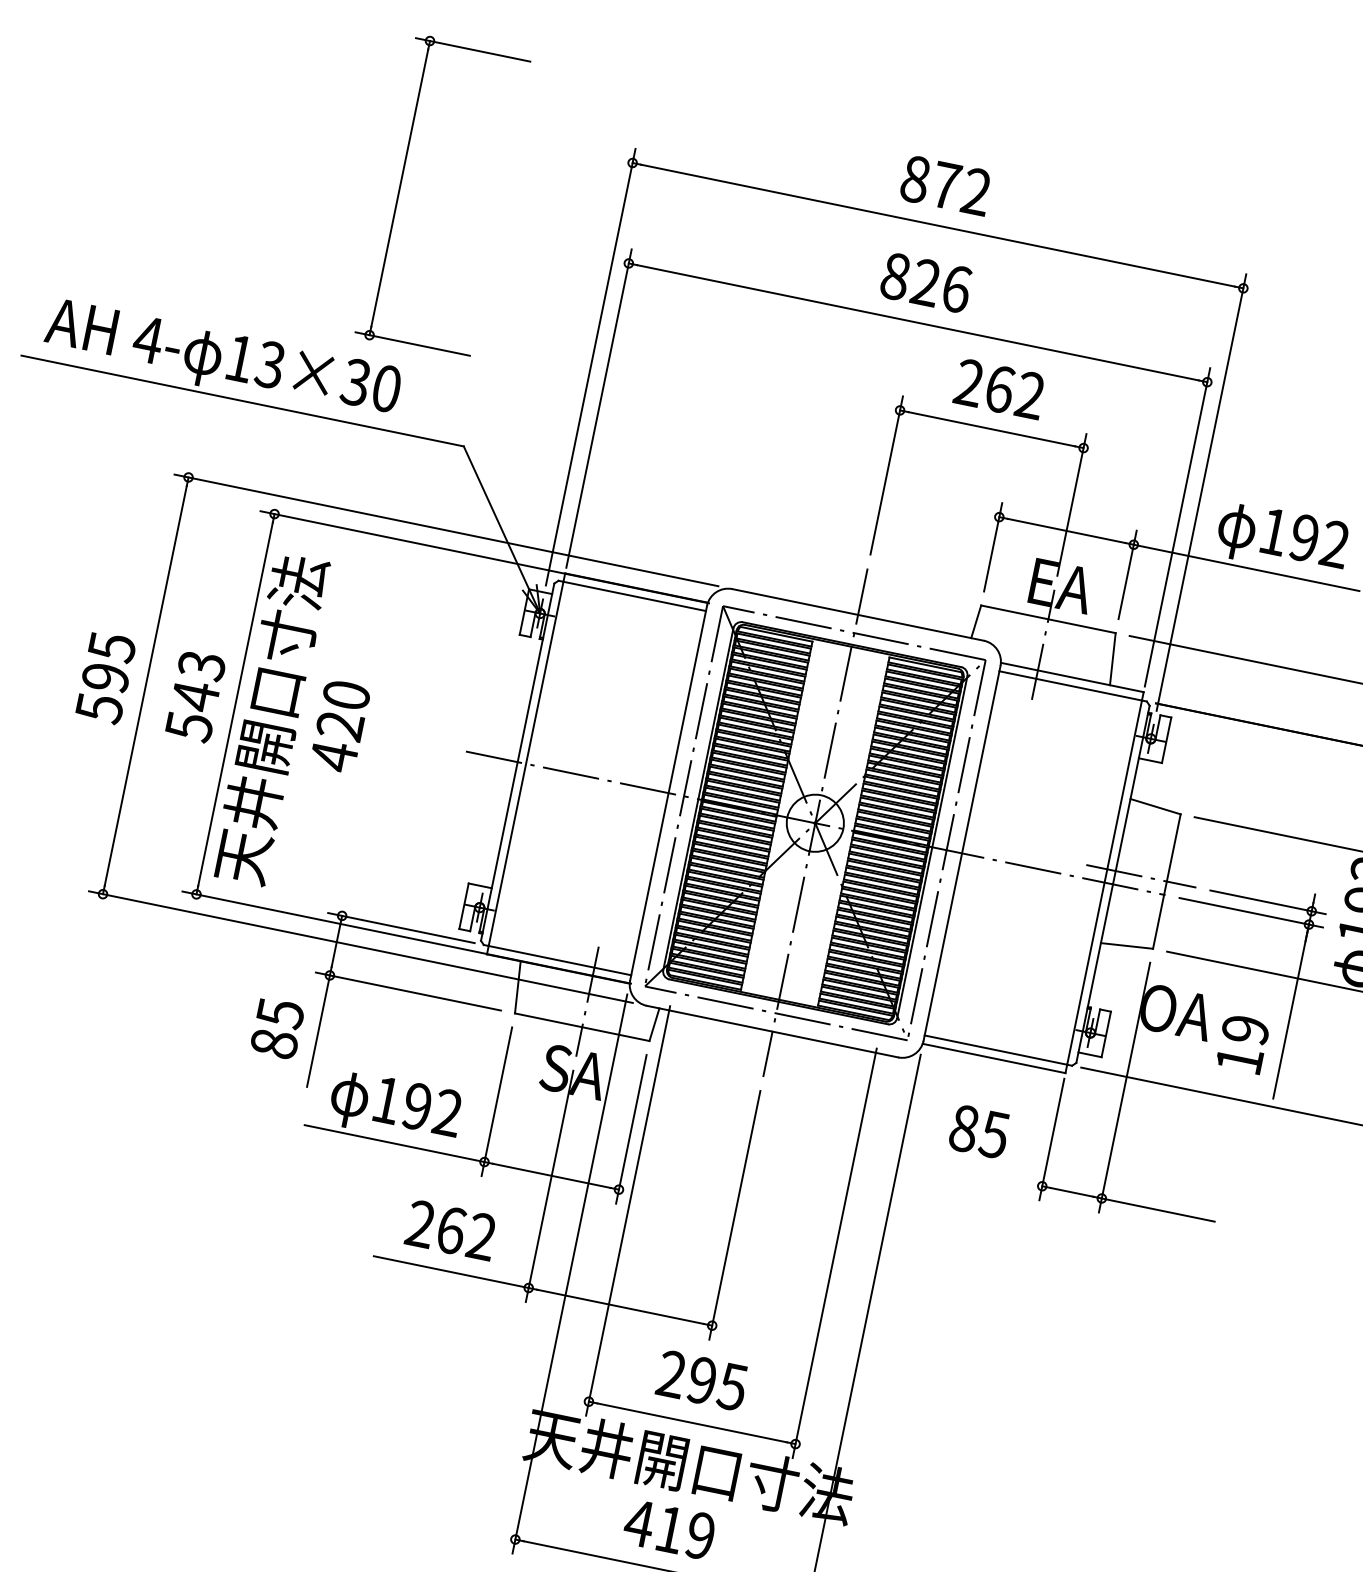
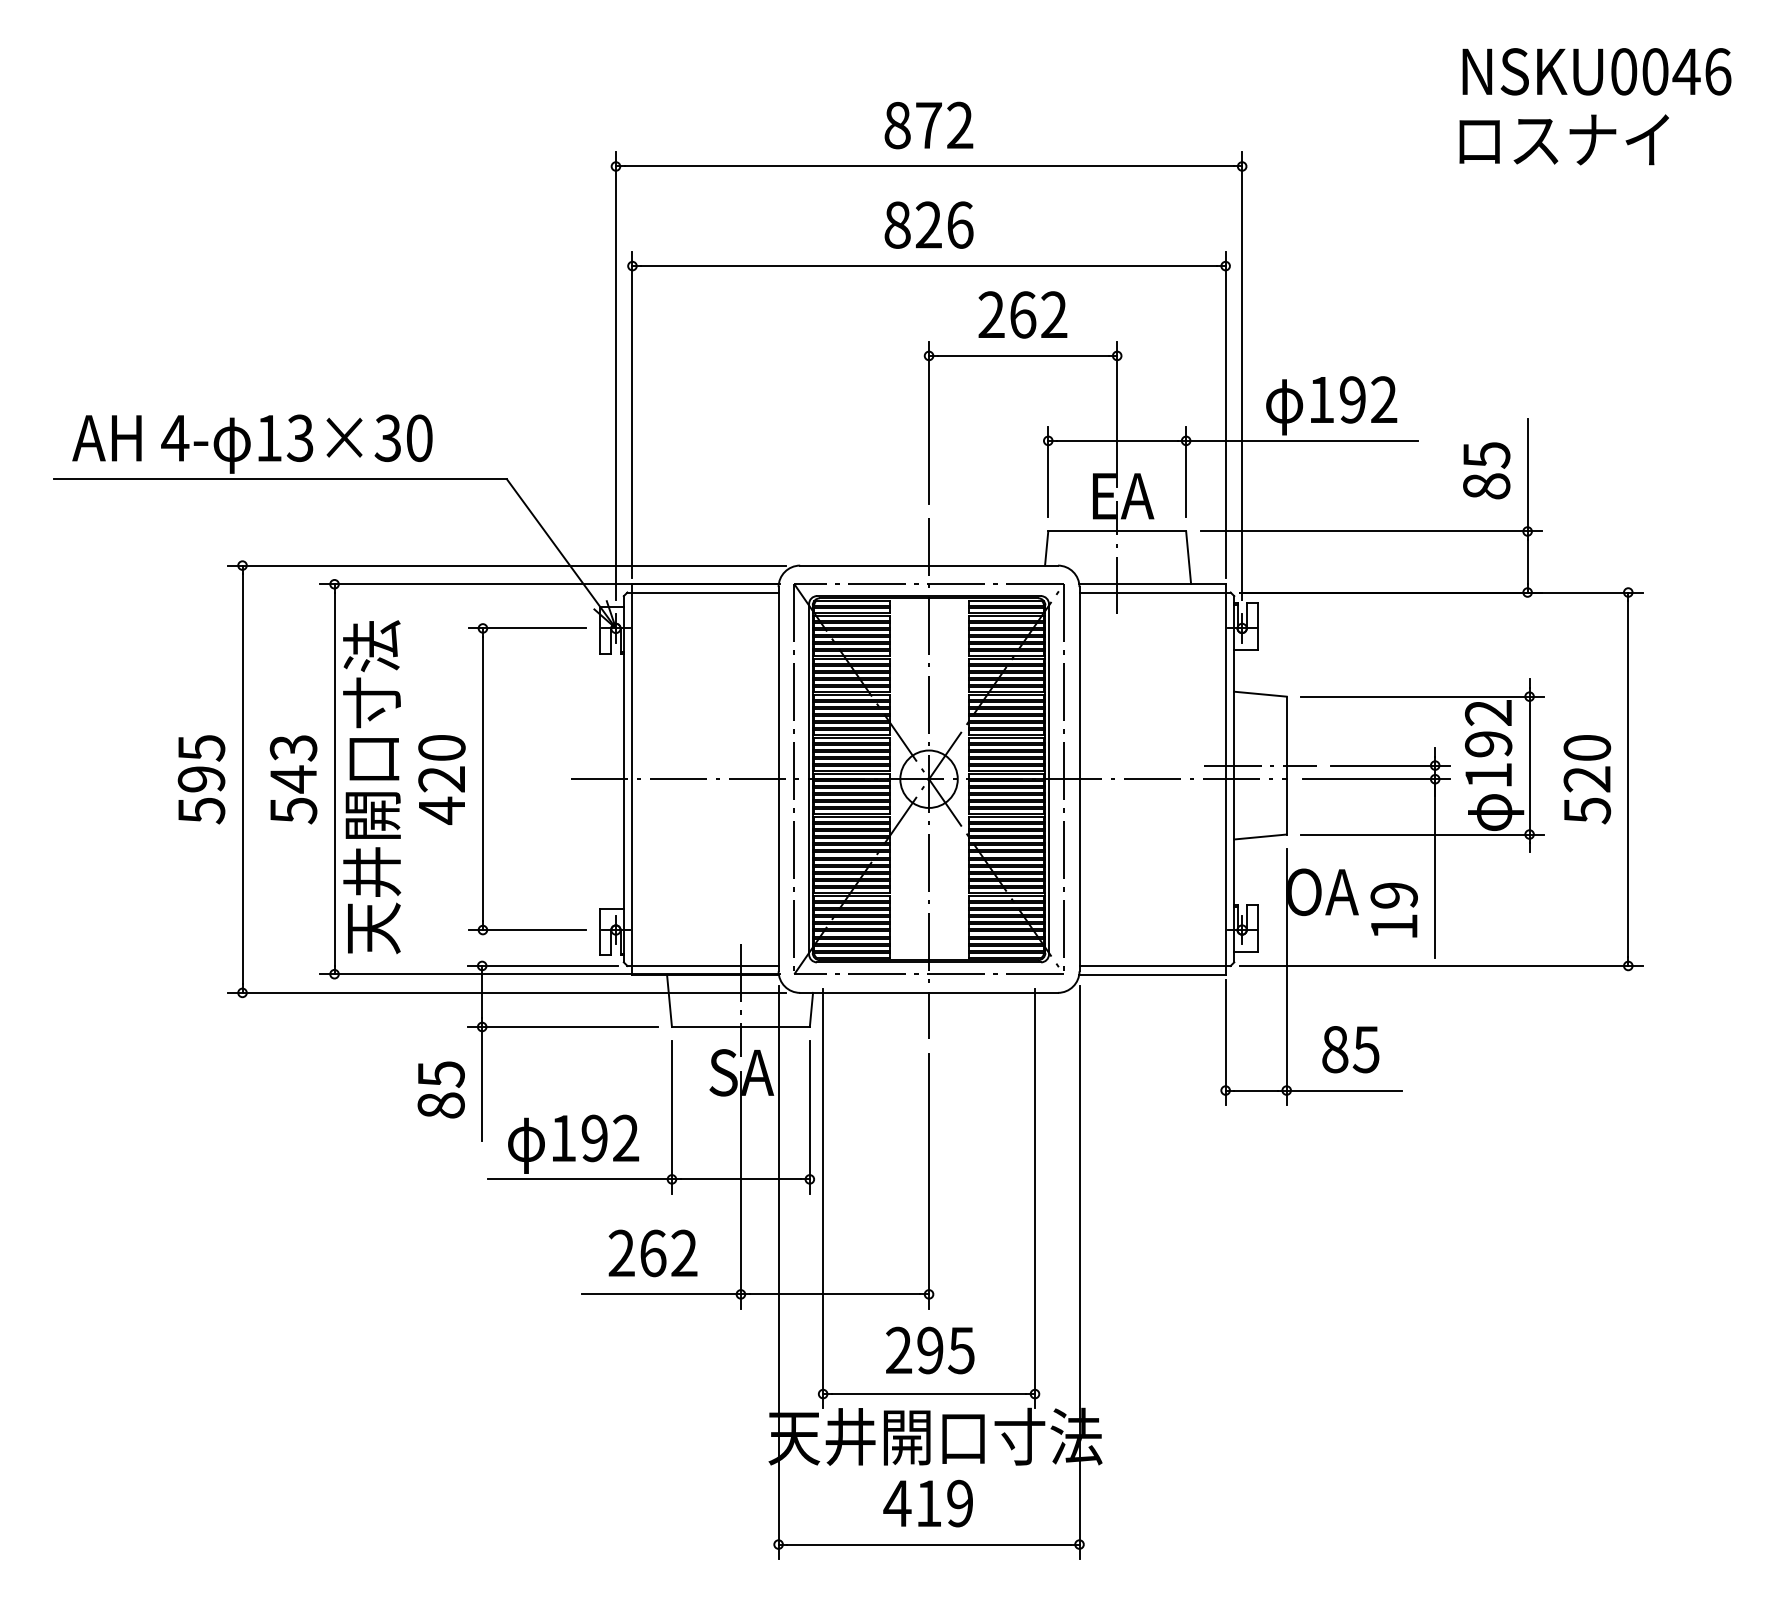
part: (400, 188) -> (483, 779), moved
text: (979, 1131) -> (1350, 1049), moved

